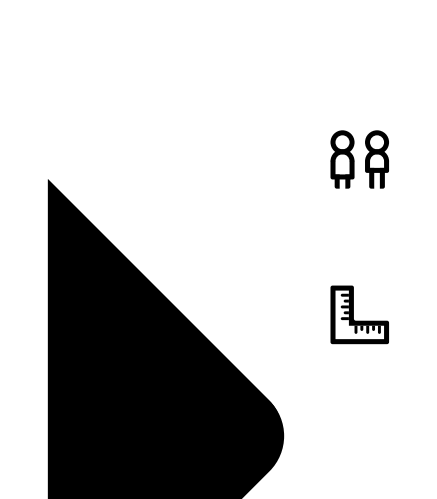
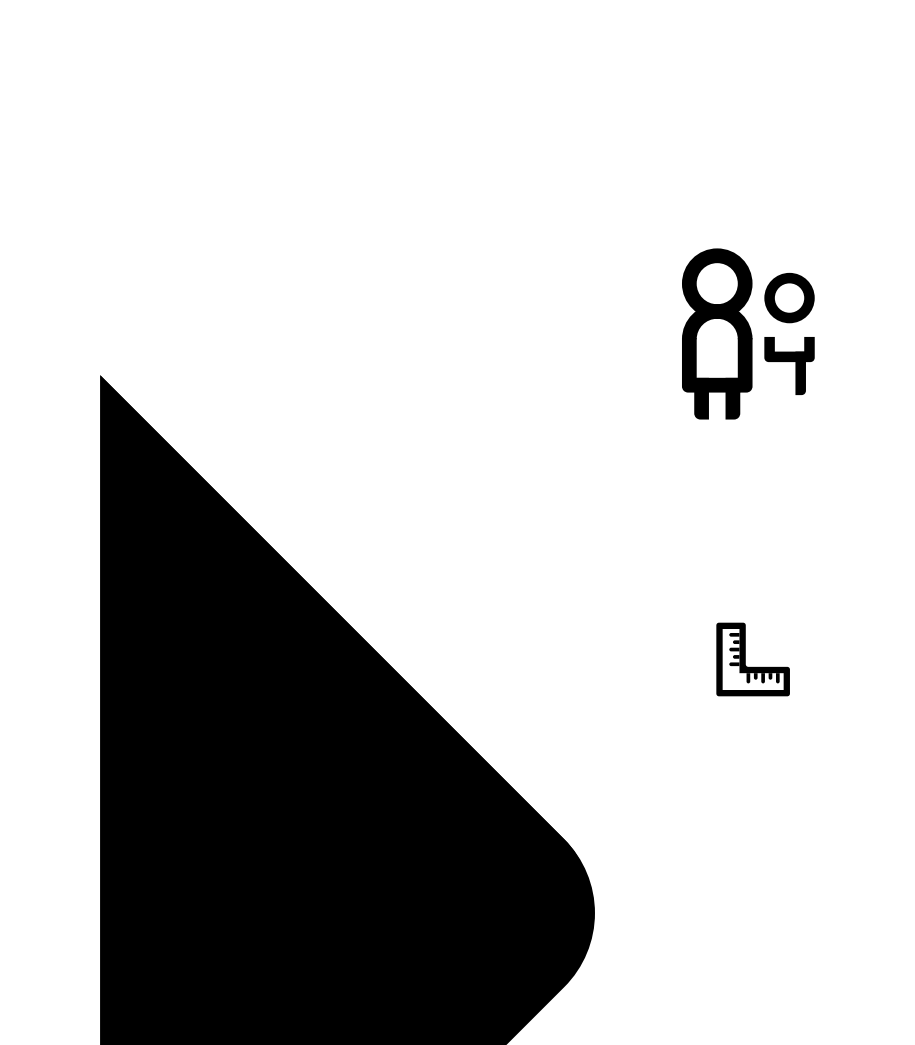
fill: (377, 155) -> (790, 325), removed
part: (342, 159) -> (717, 334), size x1.4
fill: (371, 177) -> (777, 371), removed
part: (359, 314) -> (752, 658), size x0.6

